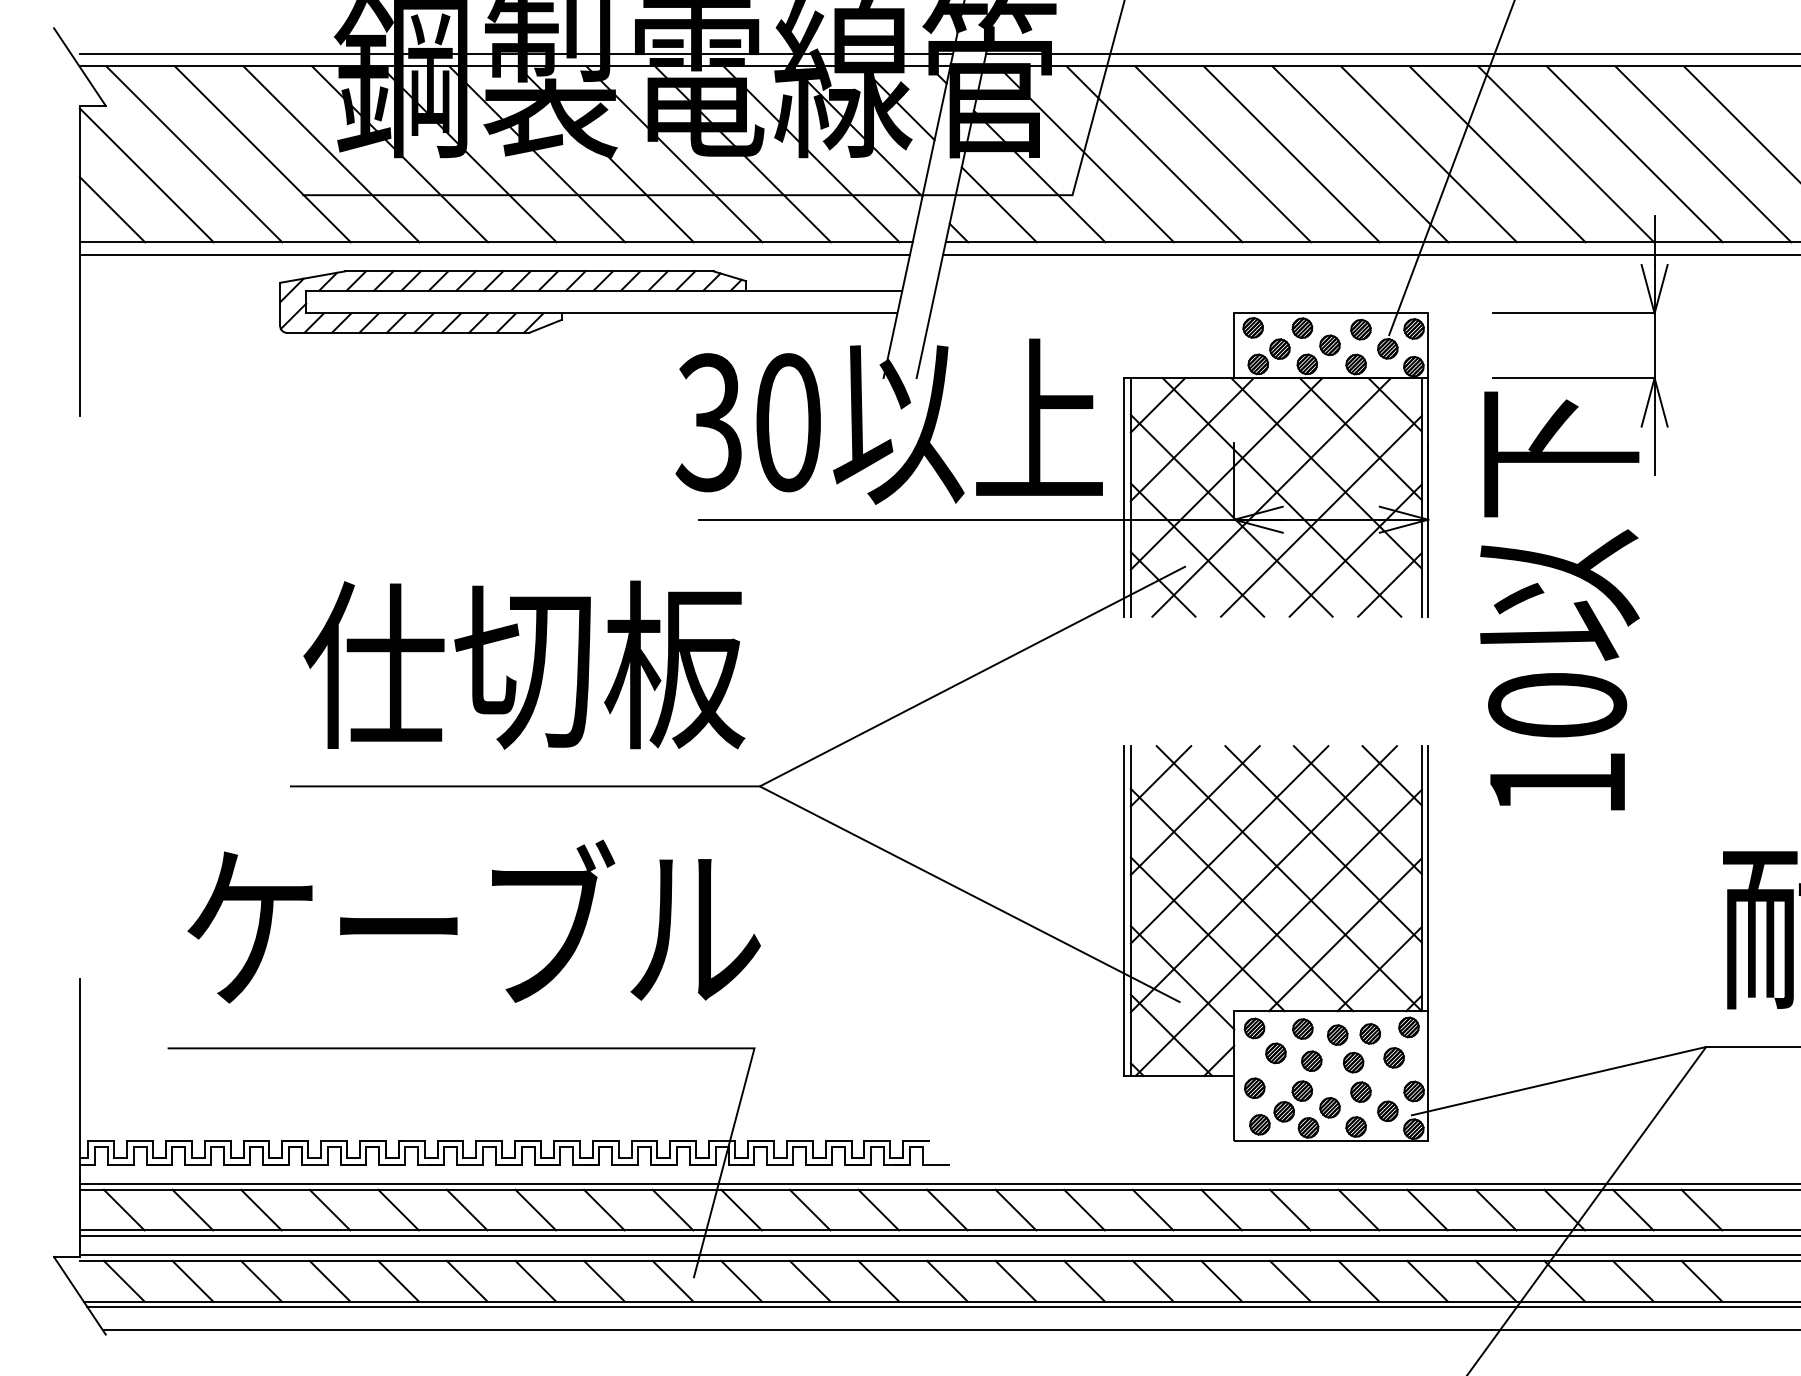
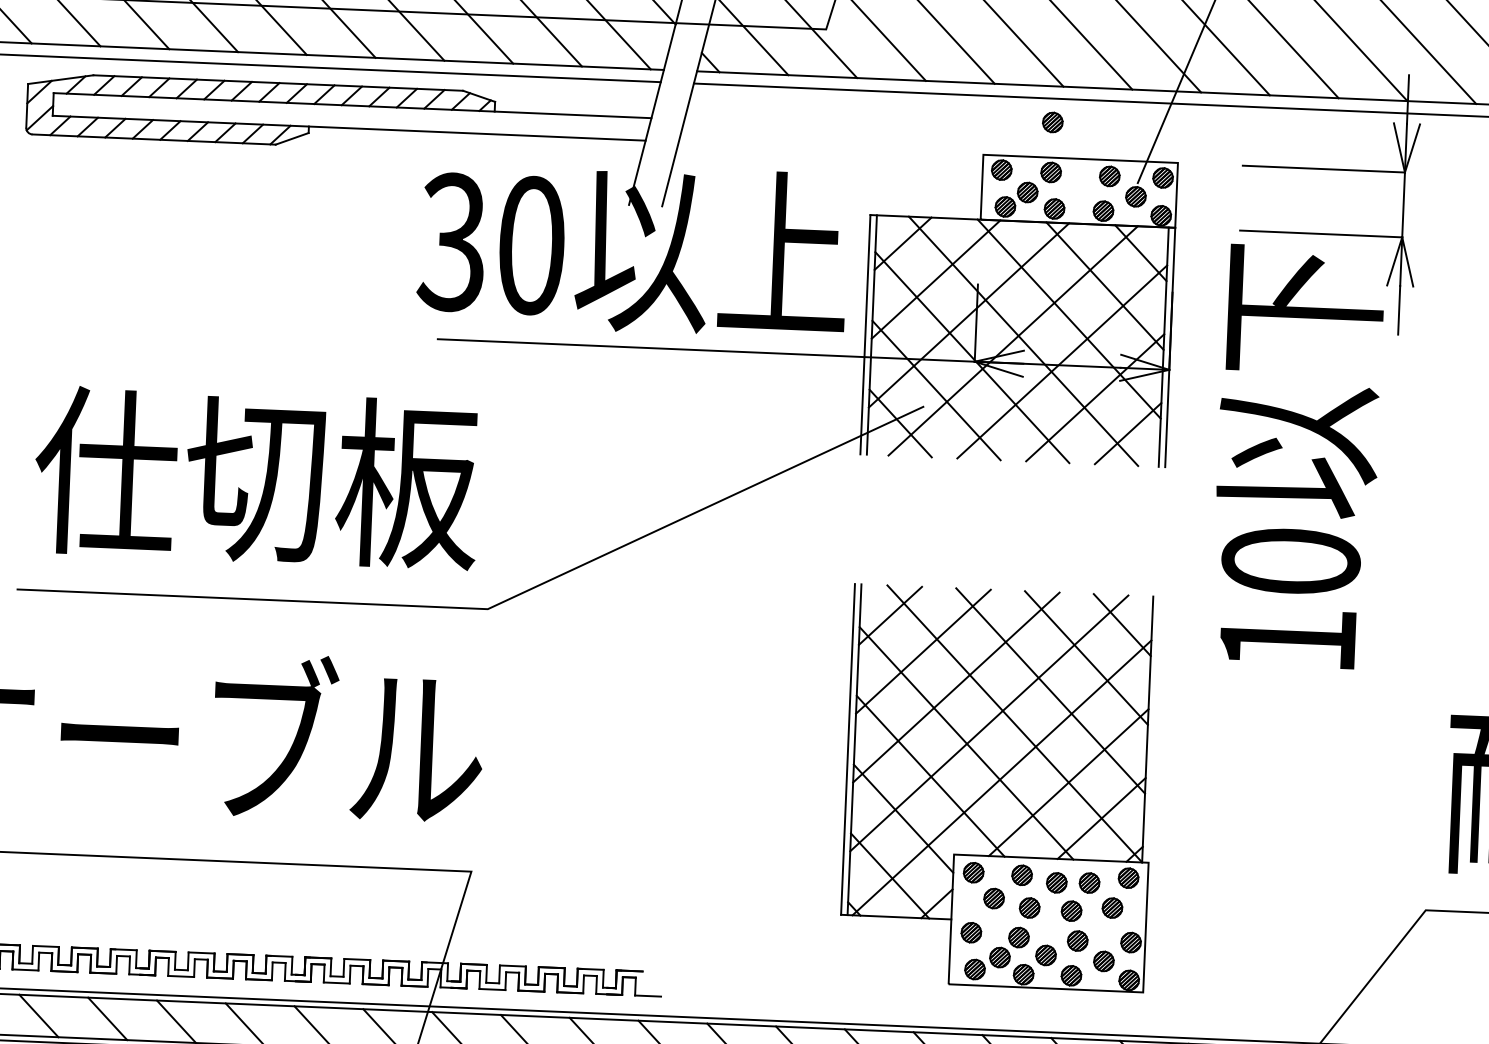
part: (1329, 345) -> (1052, 122), moved
line: (1428, 878) -> (1154, 729), removed
line: (969, 894) -> (693, 726), removed
line: (1558, 1081) -> (1276, 938), removed

